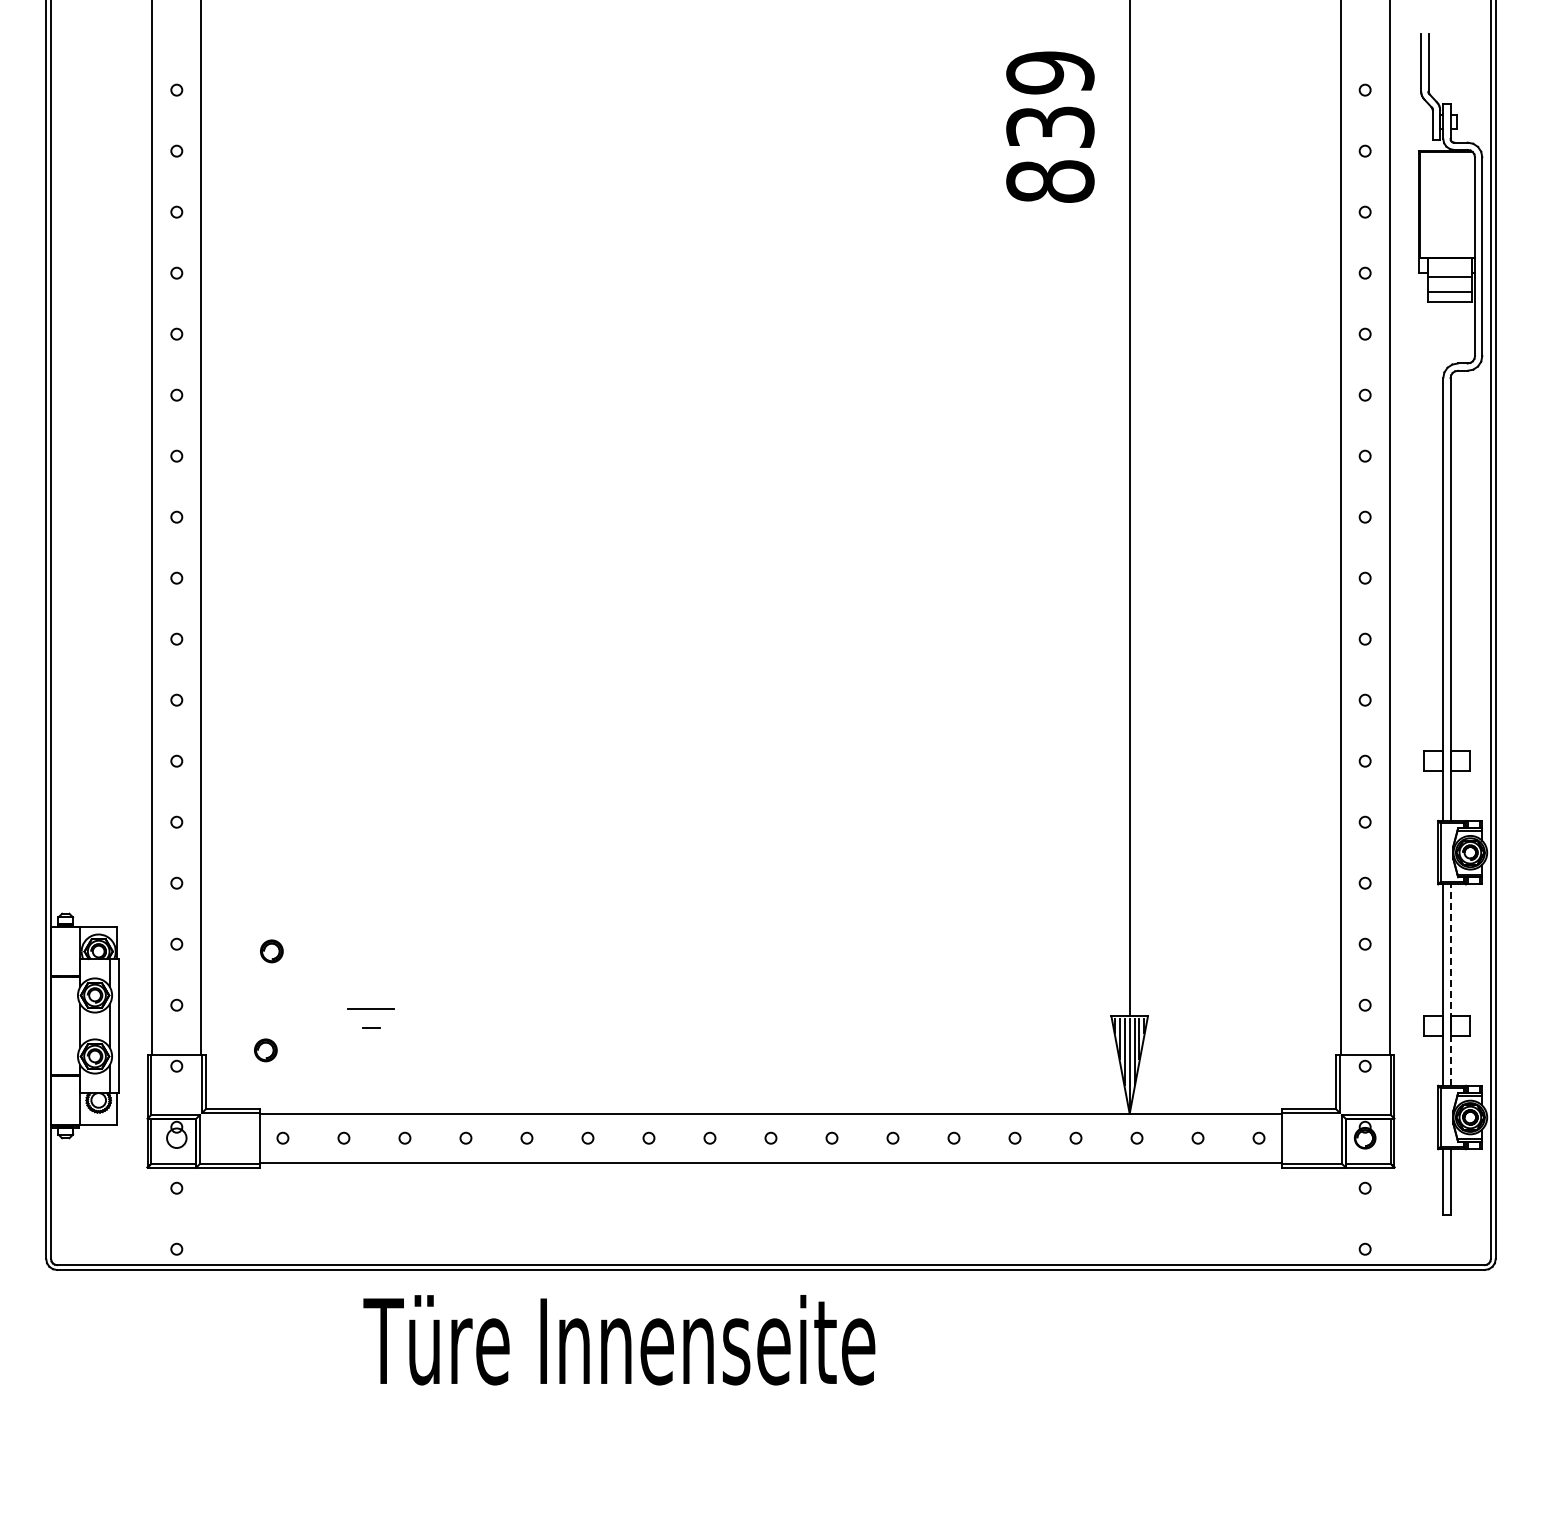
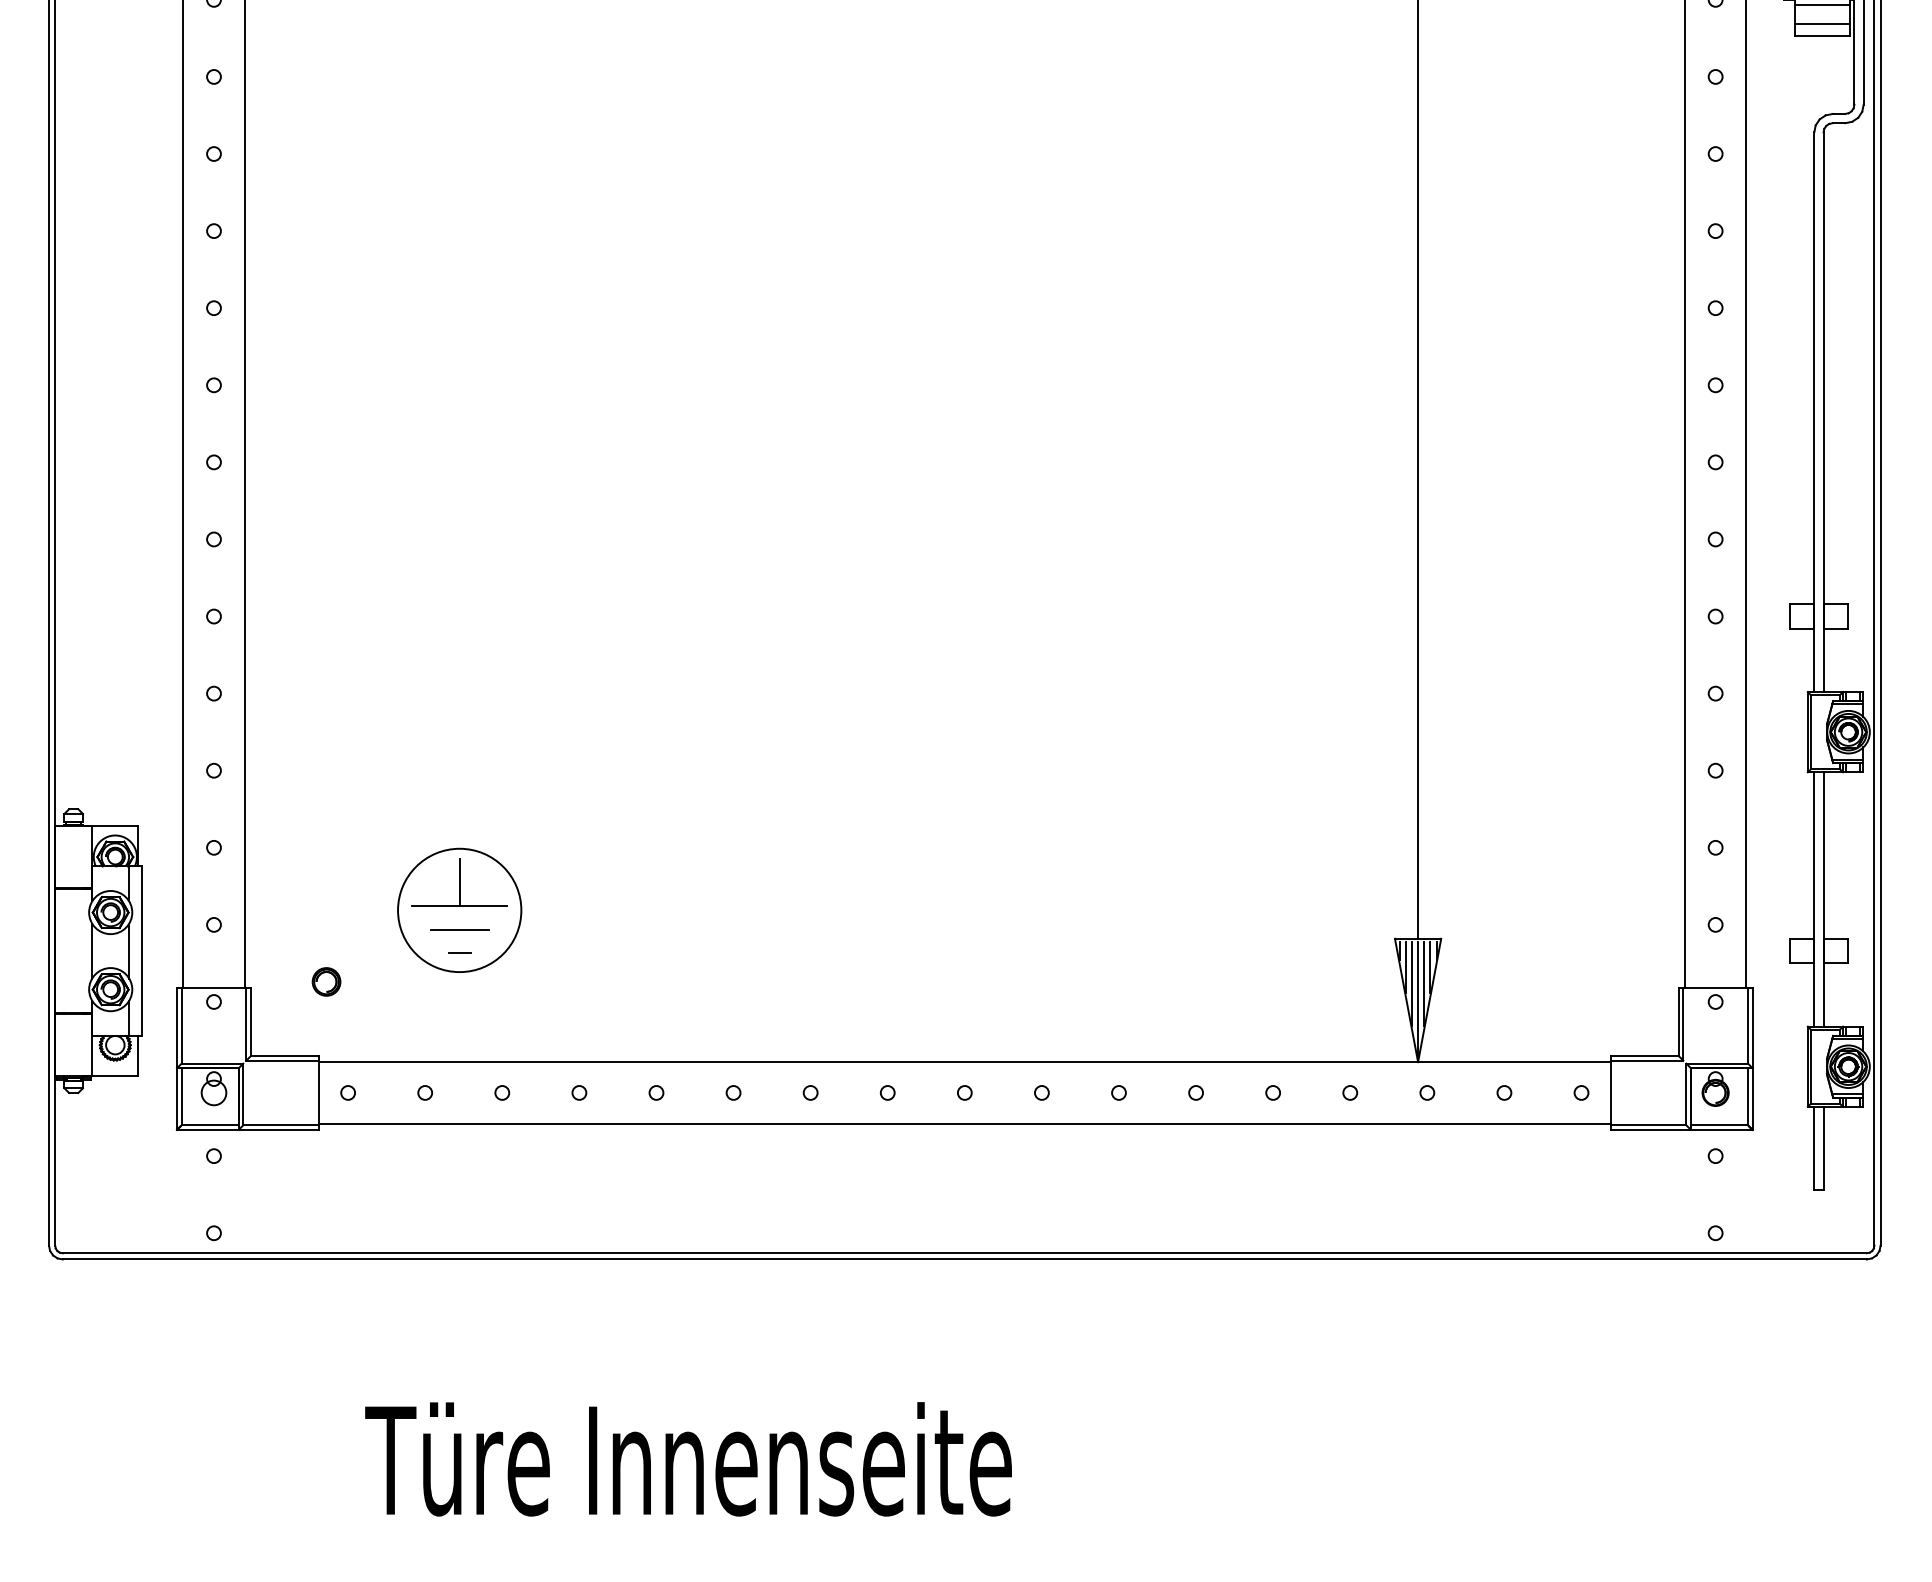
part: (271, 951) -> (333, 856), removed
line: (1450, 985) -> (1823, 899), dashed -> solid
part: (370, 993) -> (458, 910), added
text: (619, 1340) -> (688, 1459), moved

